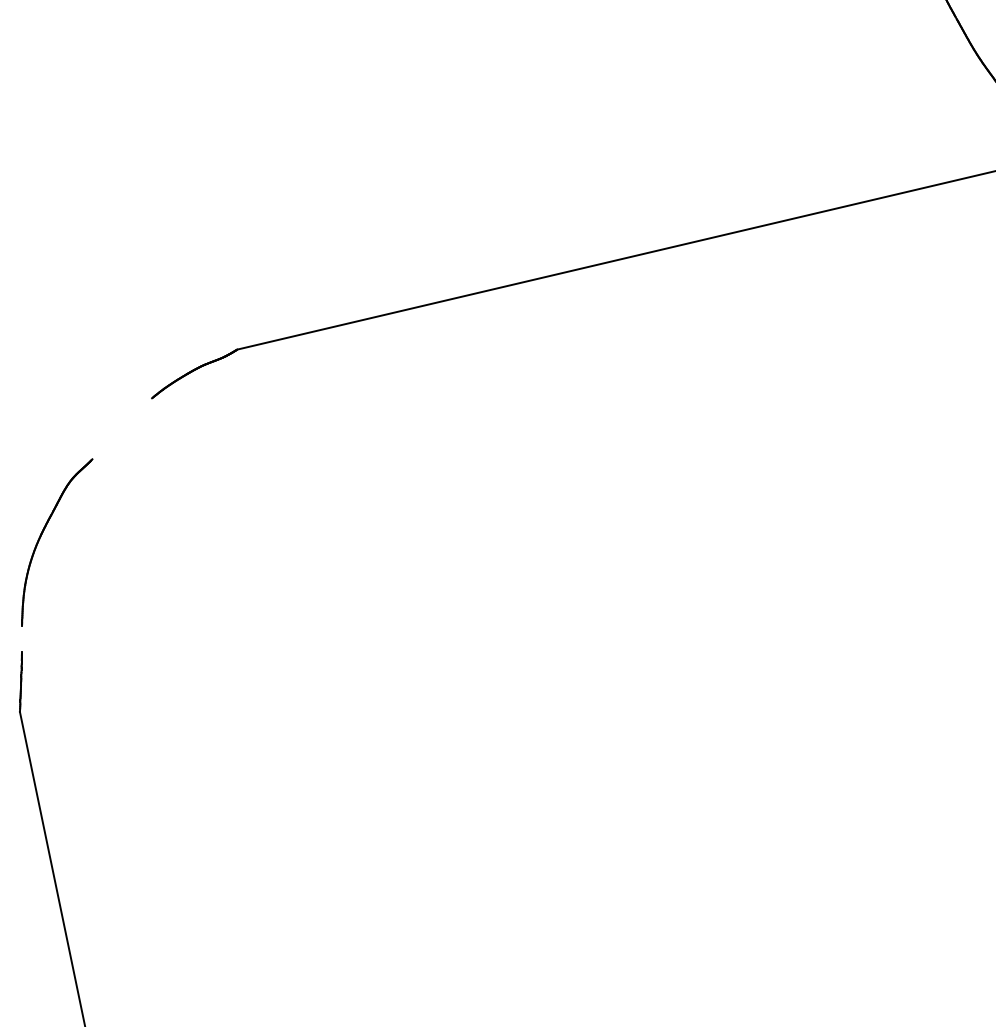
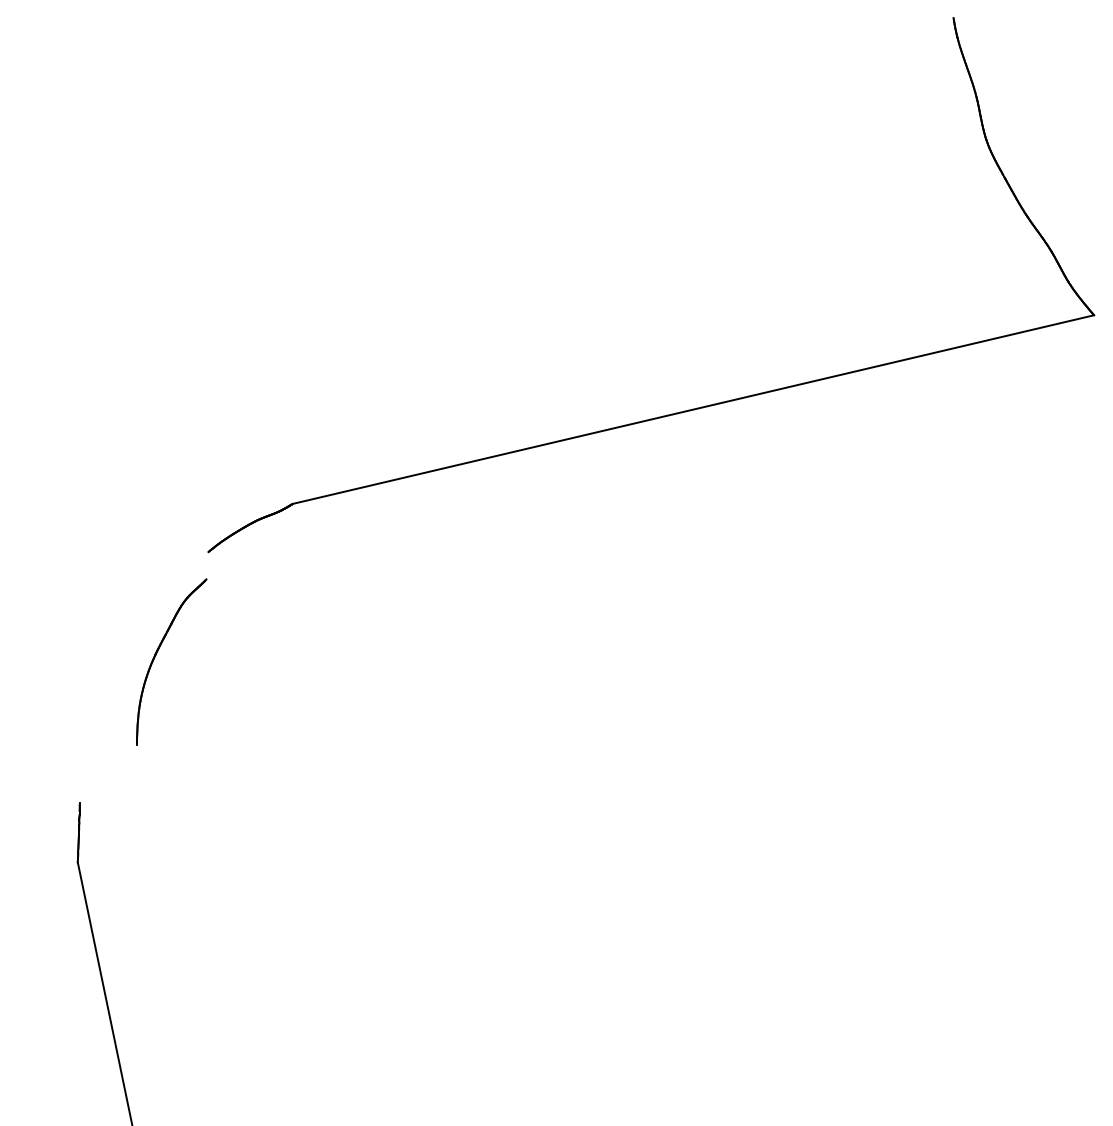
part: (42, 534) -> (157, 653), moved

